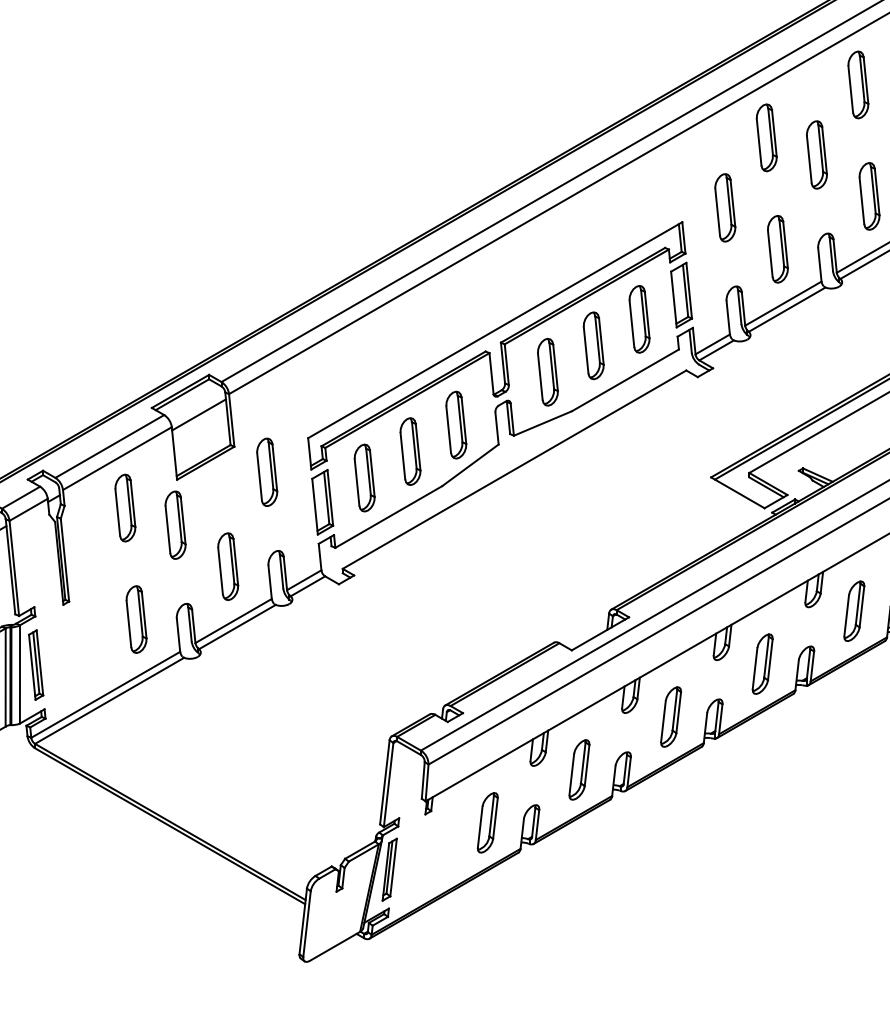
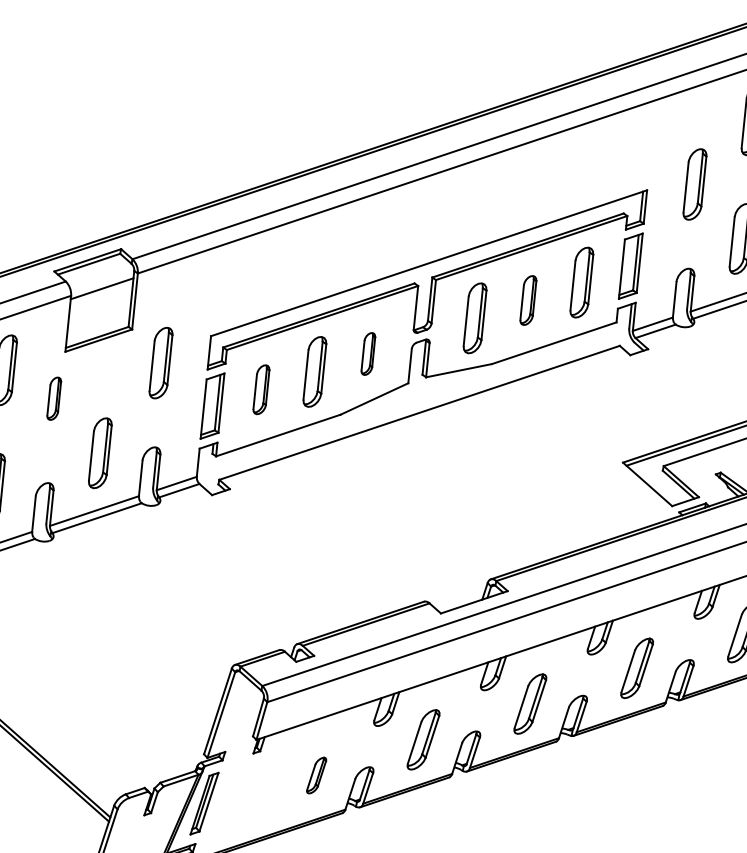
part: (593, 345) -> (528, 300), size x0.7
part: (456, 424) -> (368, 353), size x0.6
part: (364, 477) -> (261, 389), size x0.7
part: (175, 524) -> (54, 398), size x0.6
part: (487, 822) -> (316, 775), size x0.6

